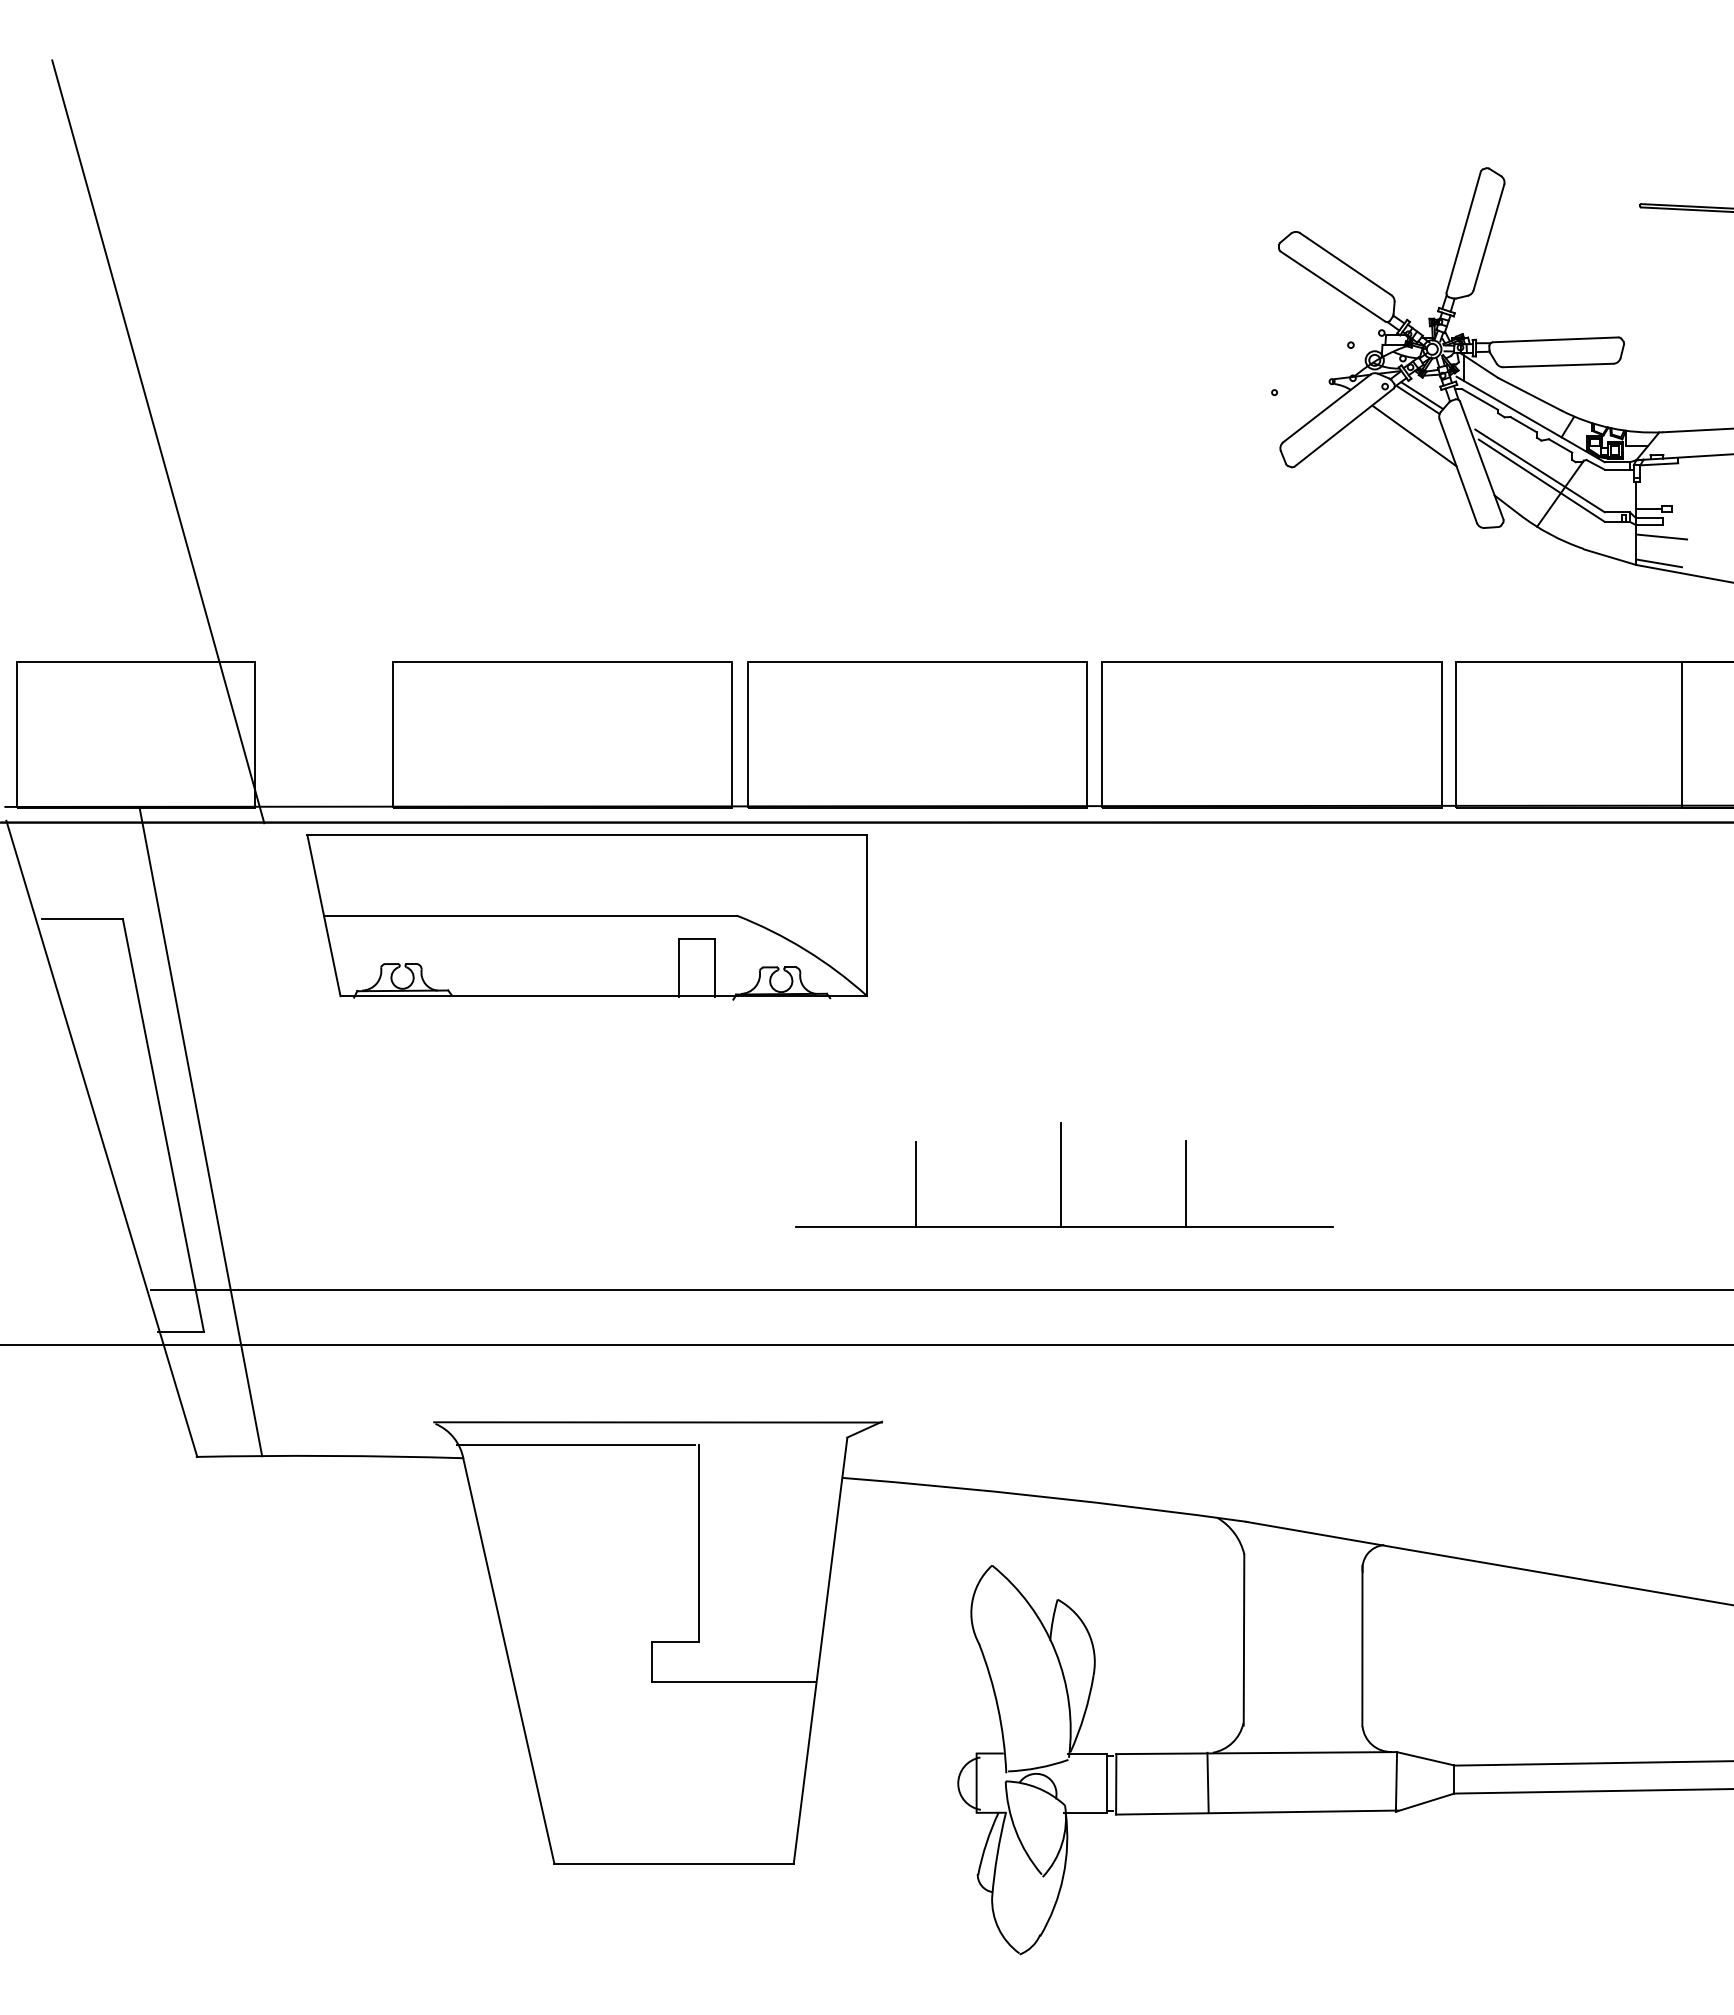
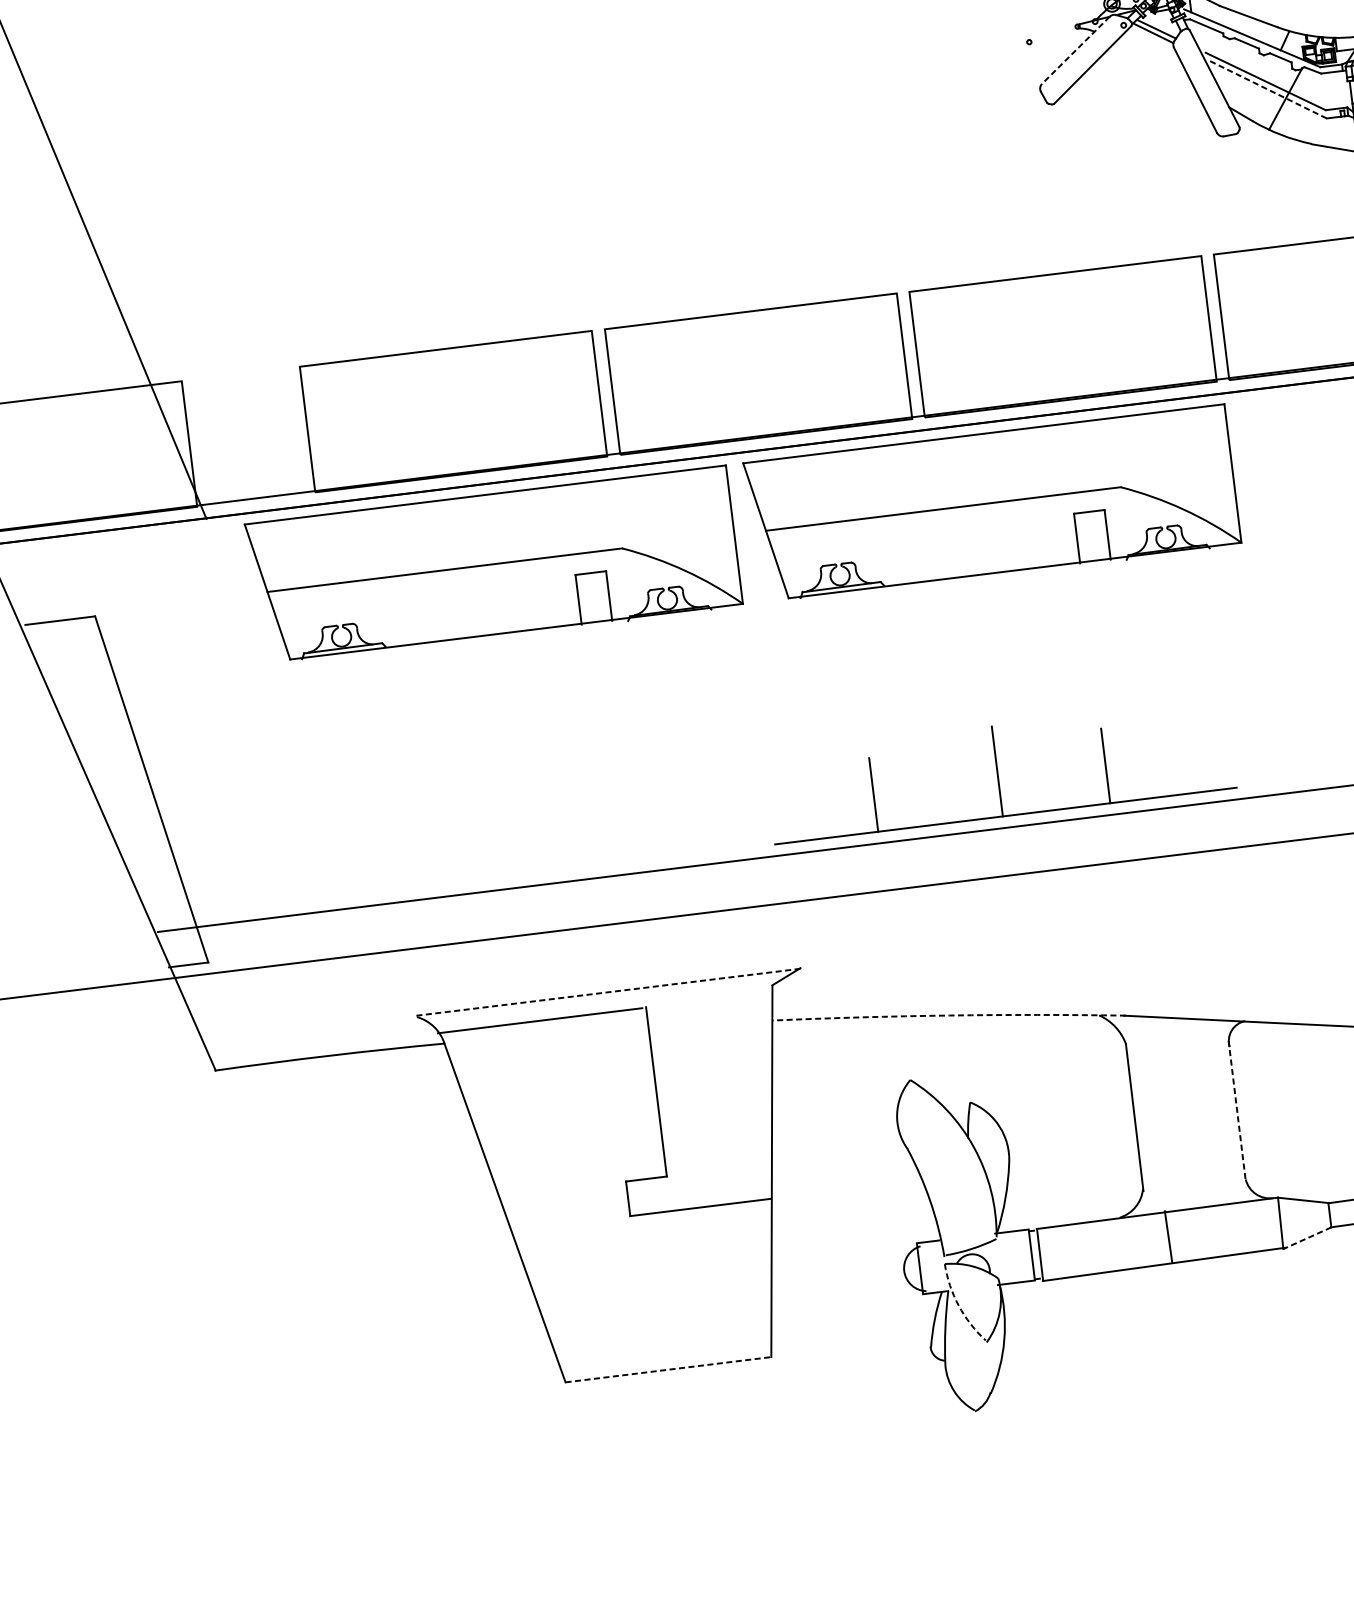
line: (1326, 408) -> (1075, 50), solid -> dashed
line: (1414, 436) -> (1154, 65), removed
line: (1541, 480) -> (1268, 89), solid -> dashed
part: (1166, 917) -> (991, 504), added
line: (200, 1132) -> (184, 791), removed
part: (1064, 1174) -> (1000, 770), moved
line: (658, 1422) -> (608, 992), solid -> dashed
arc: (1045, 1497) -> (949, 1015), solid -> dashed
line: (1362, 1645) -> (1237, 1109), solid -> dashed
line: (1207, 1782) -> (1168, 1236), moved
line: (1424, 1802) -> (1306, 1238), solid -> dashed
arc: (1015, 1831) -> (958, 1306), solid -> dashed
line: (674, 1863) -> (668, 1369), solid -> dashed

